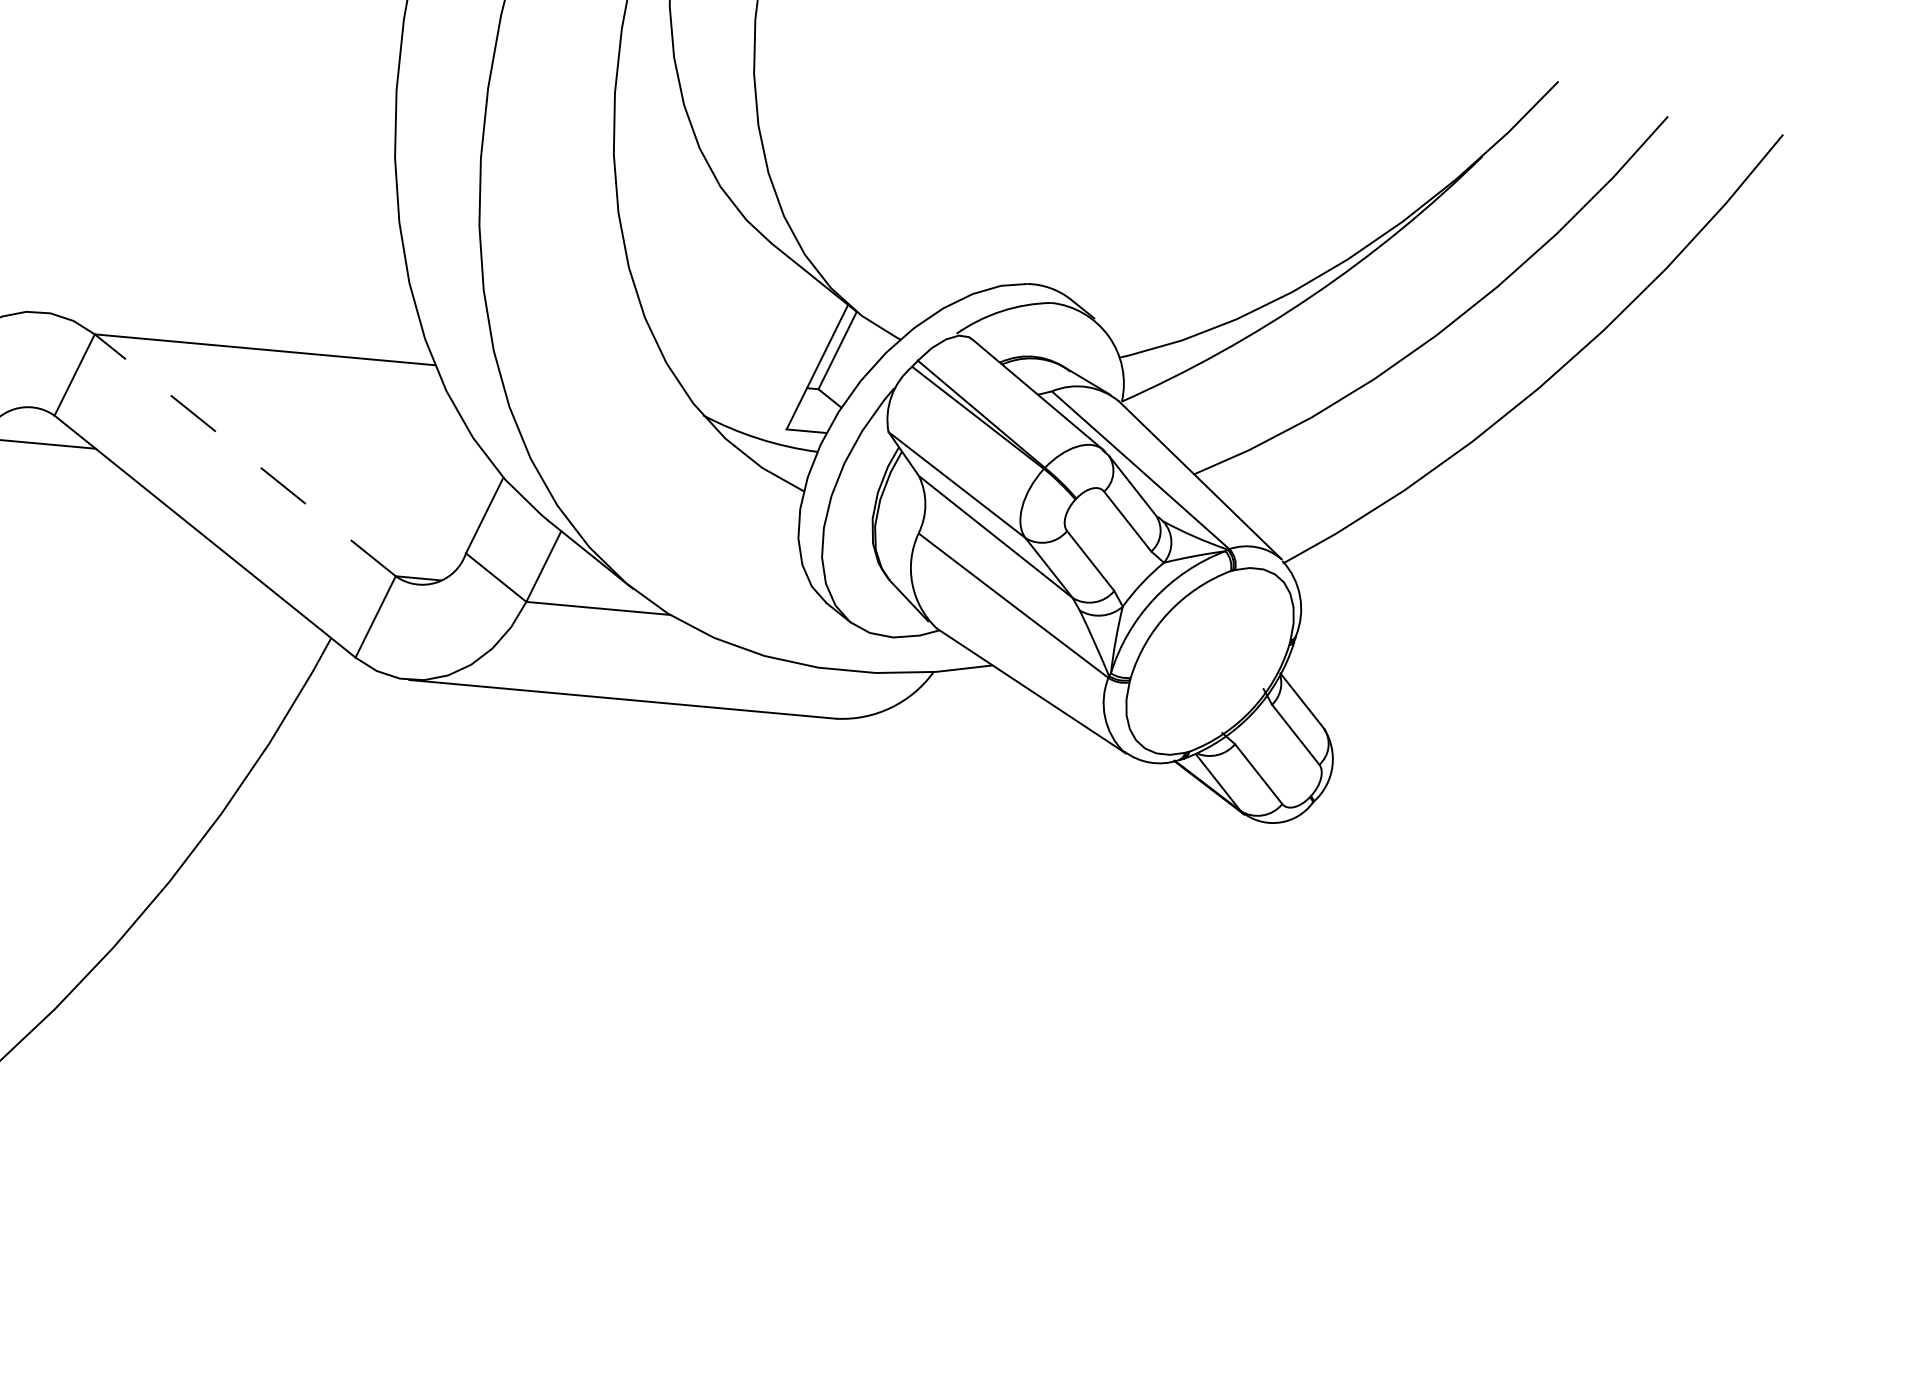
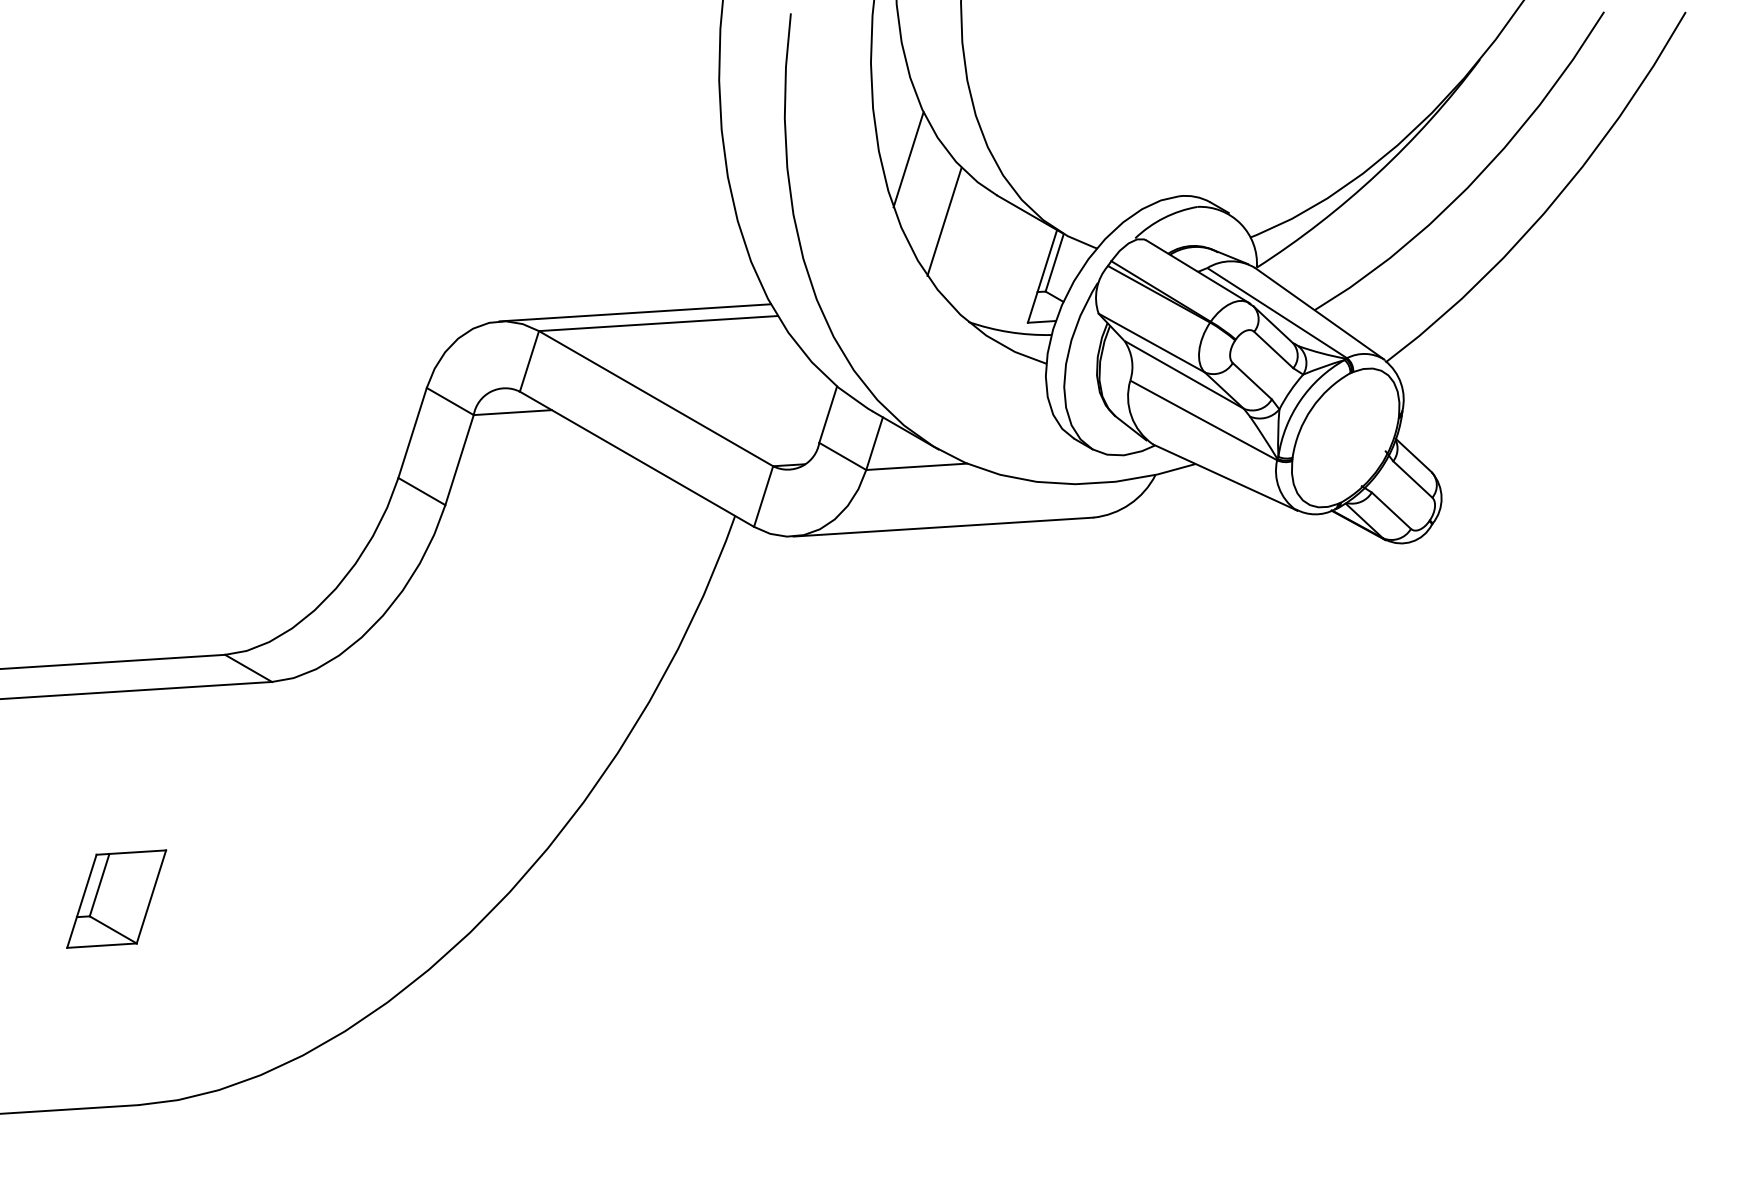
line: (653, 172) -> (908, 159), added
line: (691, 268) -> (944, 221), added
line: (233, 328) -> (634, 312), added
line: (244, 454) -> (655, 398), dashed -> solid

